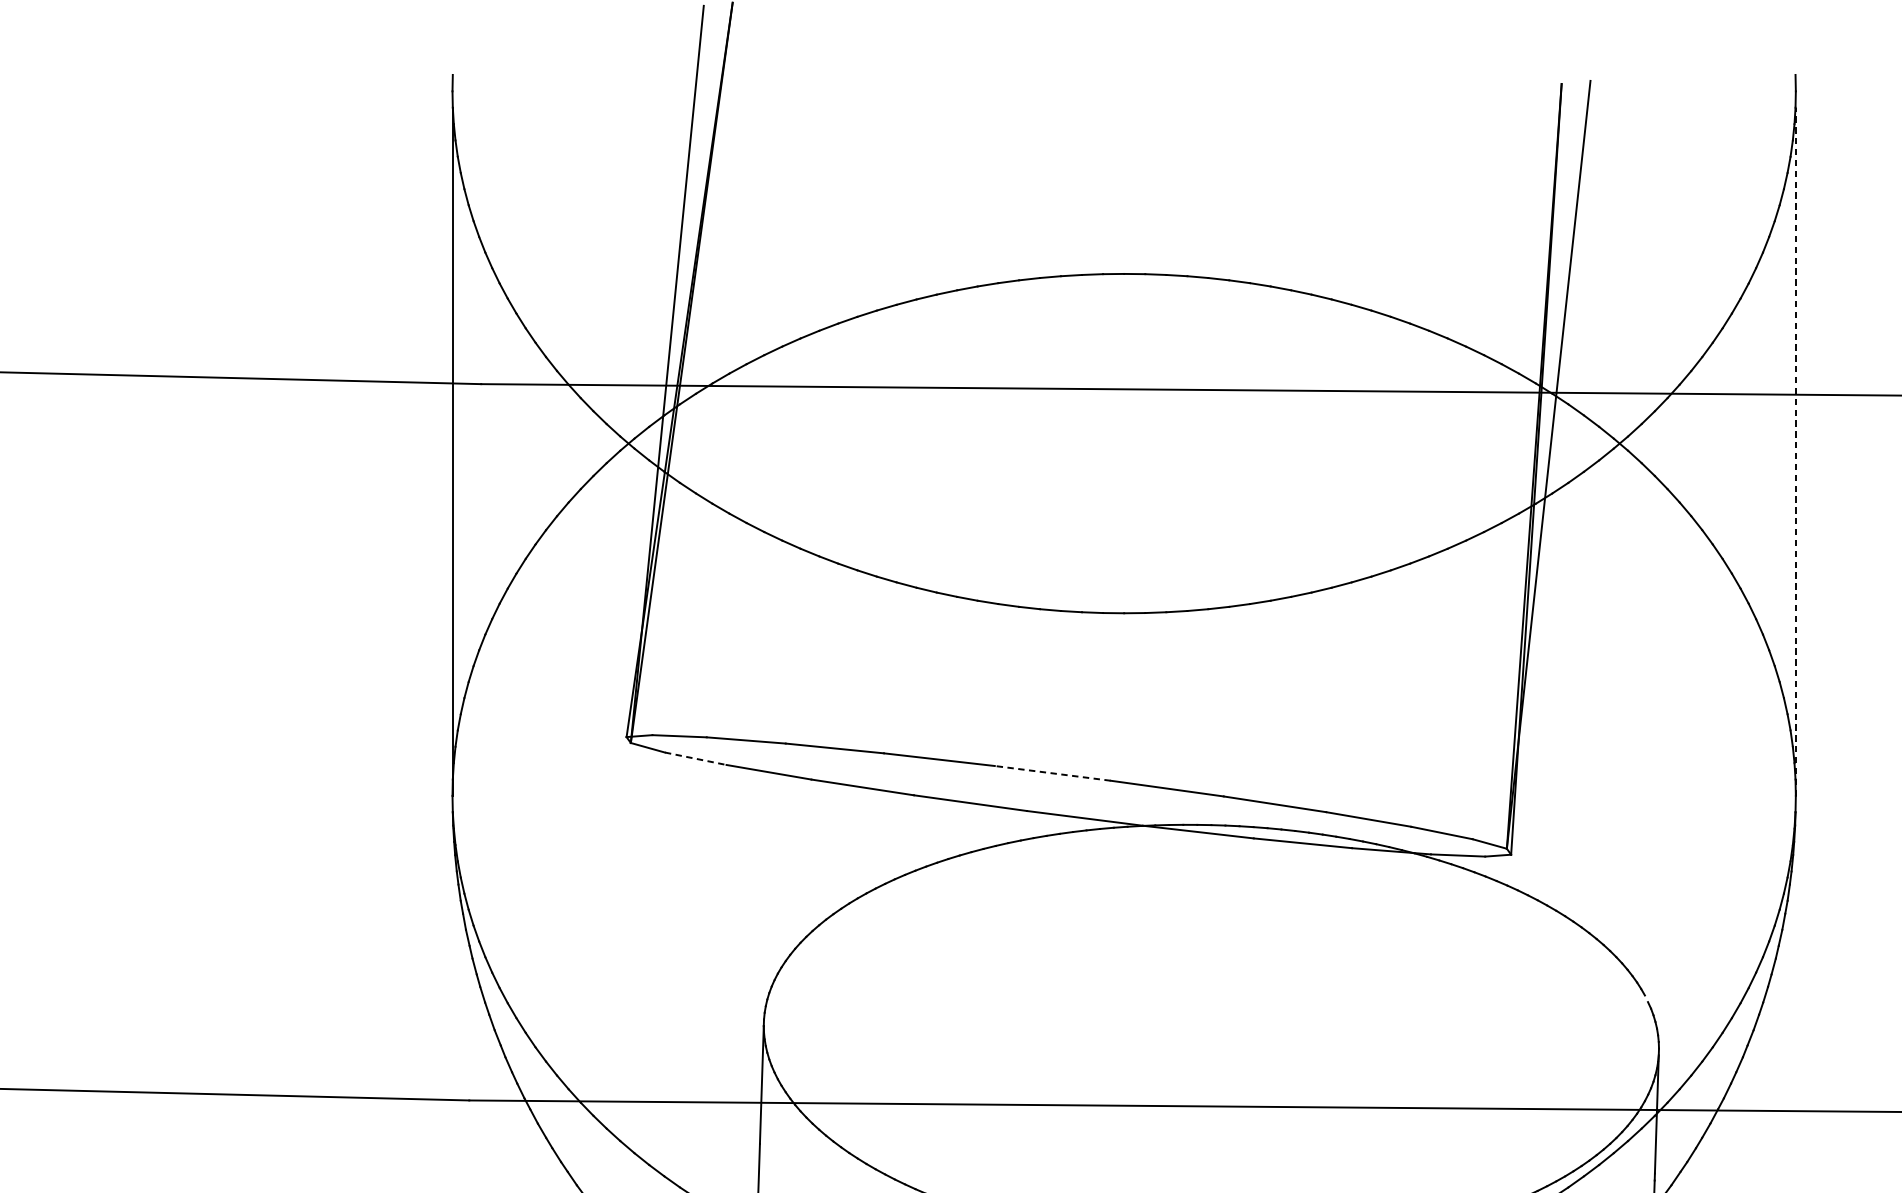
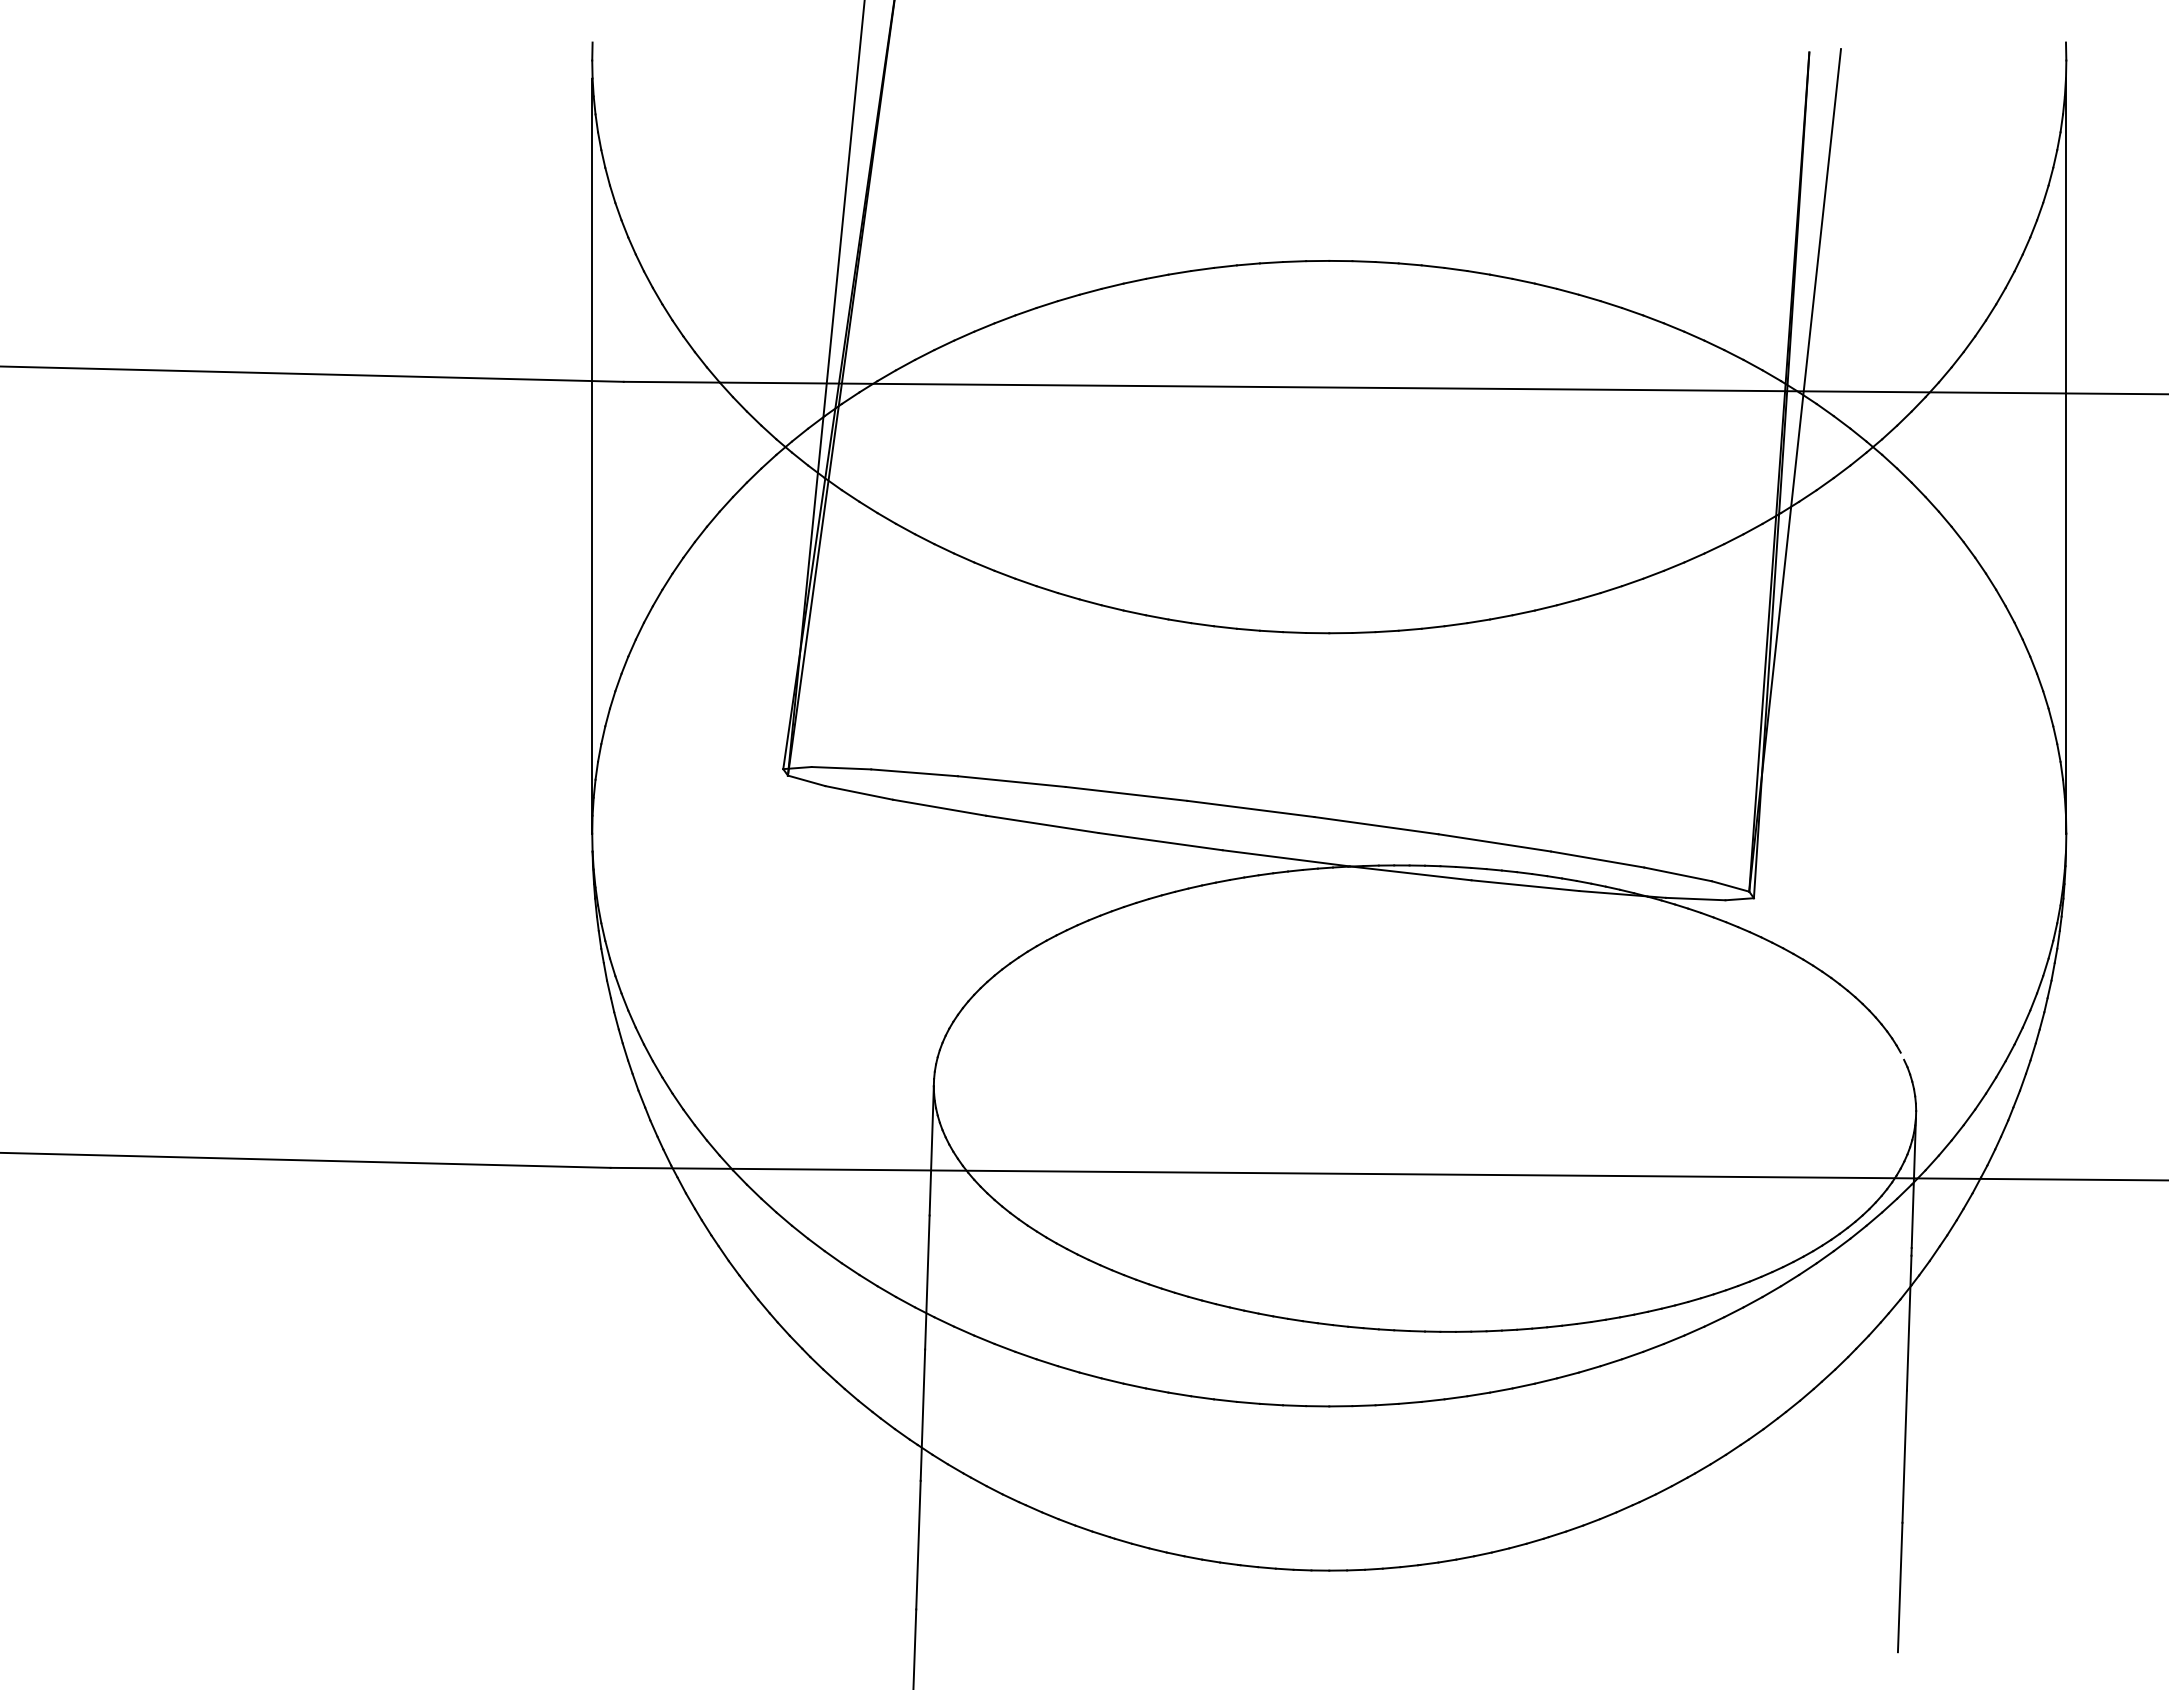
line: (1795, 452) -> (2066, 456), dashed -> solid
line: (696, 759) -> (859, 793), dashed -> solid
line: (1052, 772) -> (1250, 808), dashed -> solid

